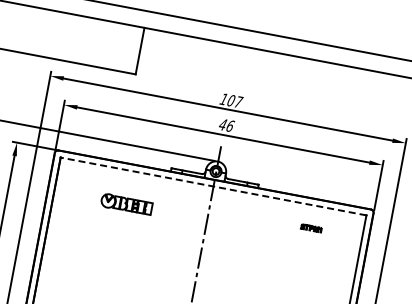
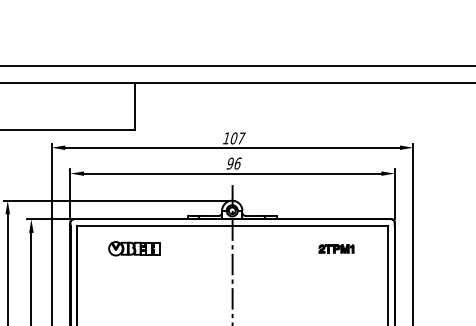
text: (222, 124) -> (229, 163), 46 -> 96
line: (213, 186) -> (232, 226), dashed -> solid
part: (126, 204) -> (134, 248), moved
part: (311, 227) -> (336, 248), size x1.67

